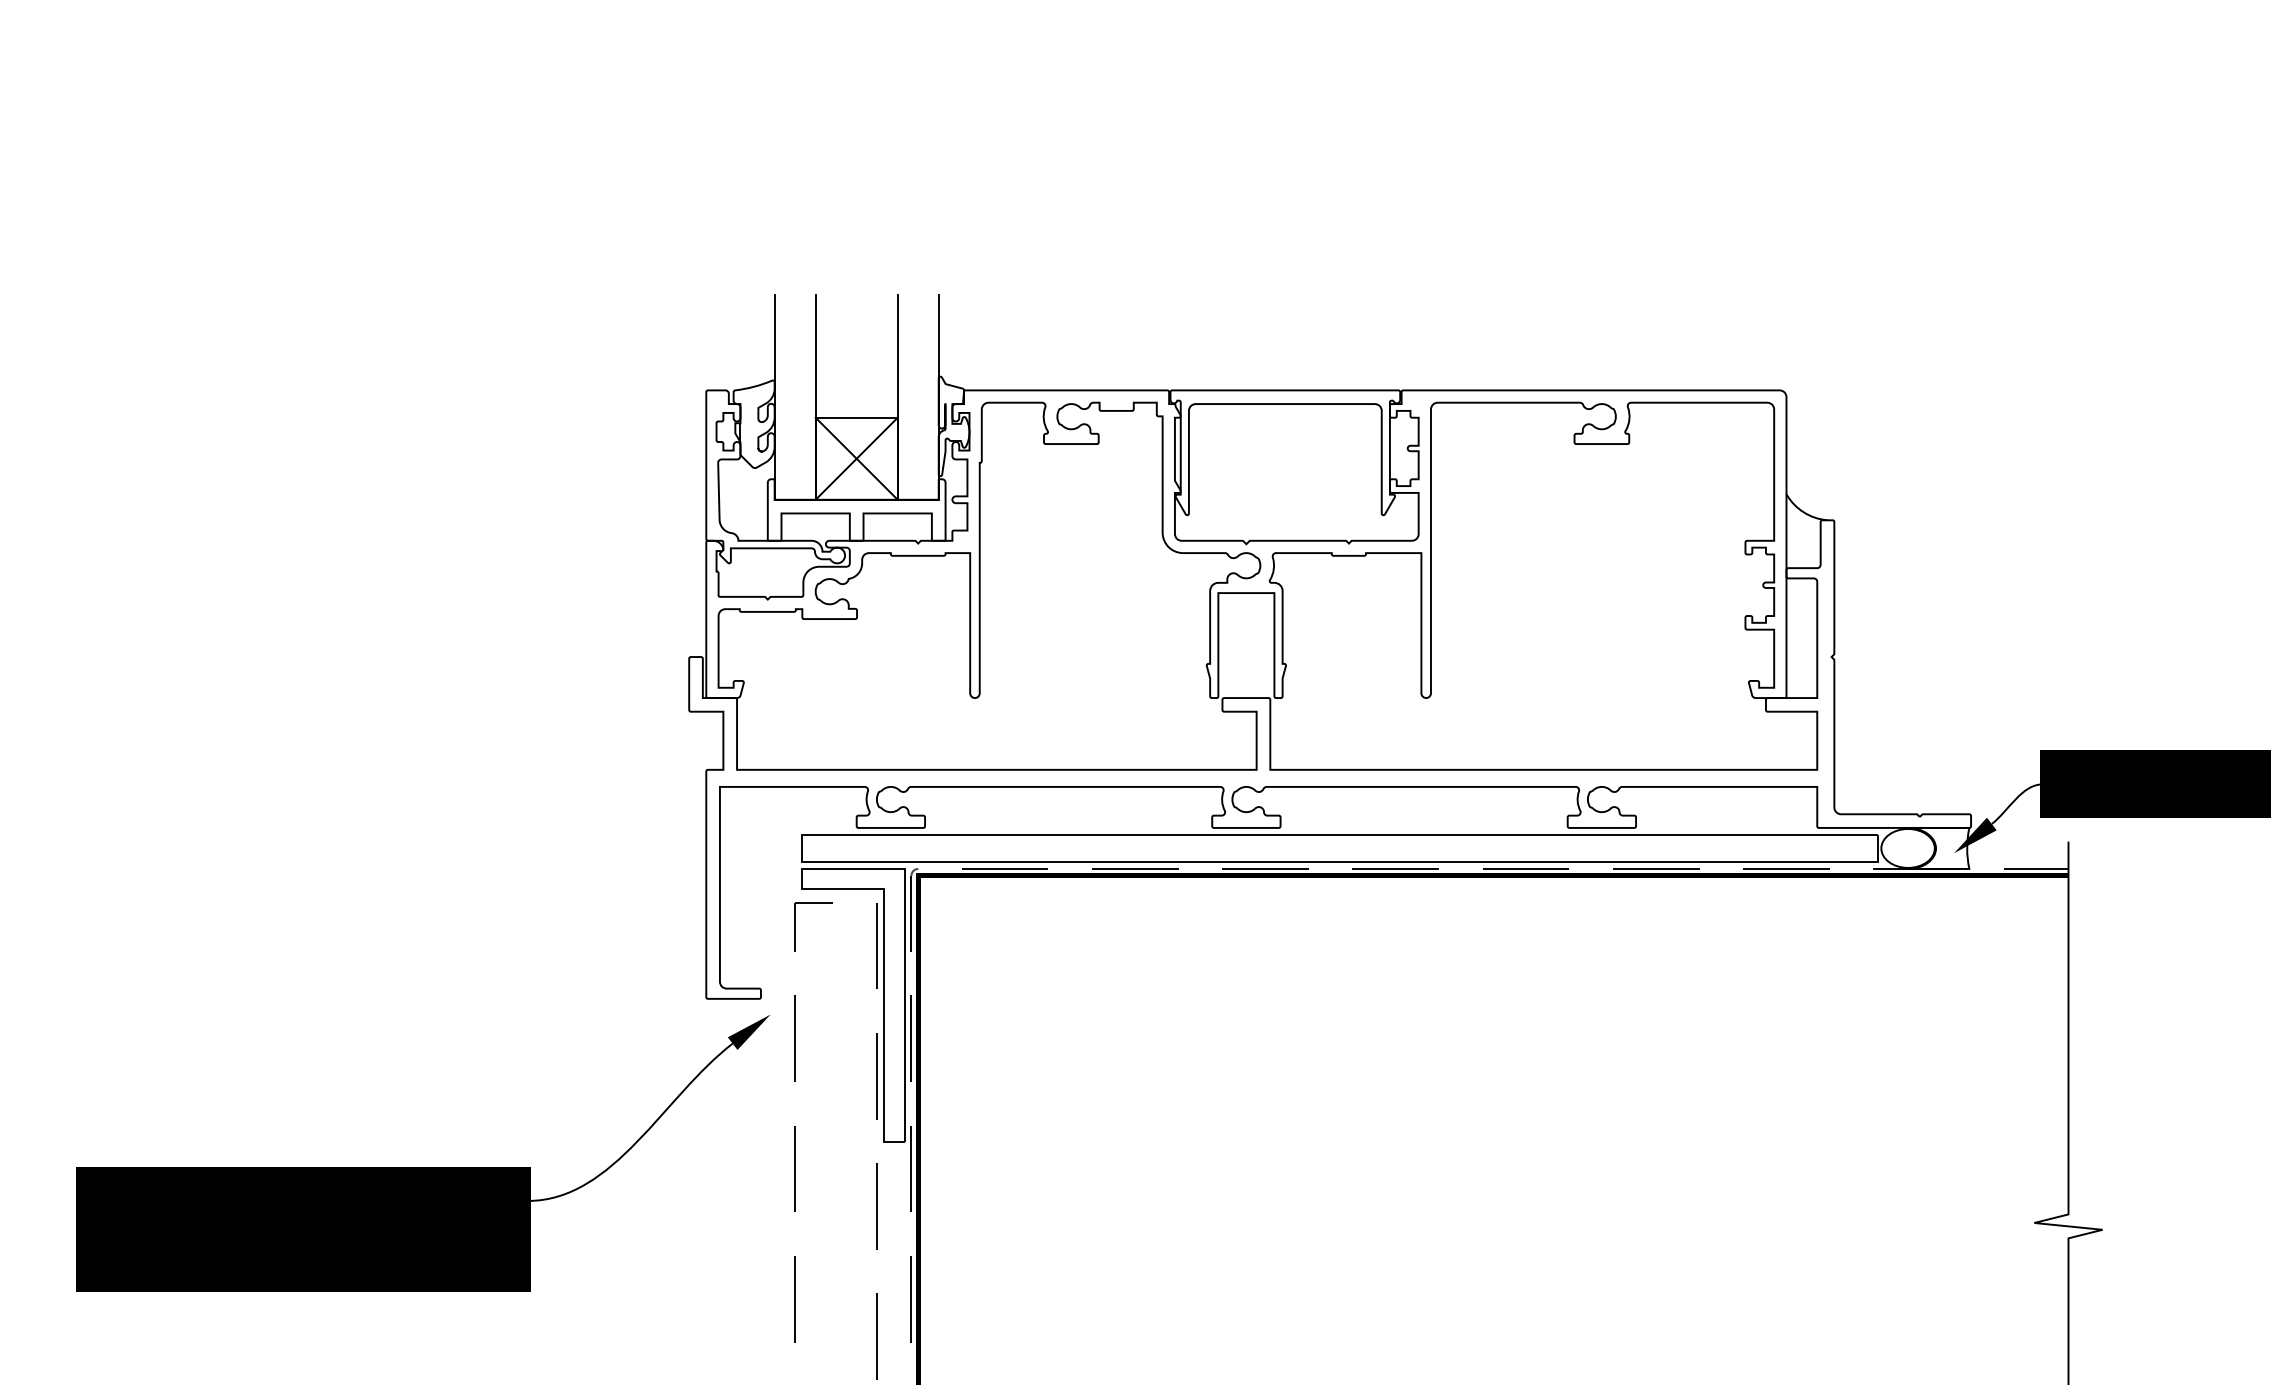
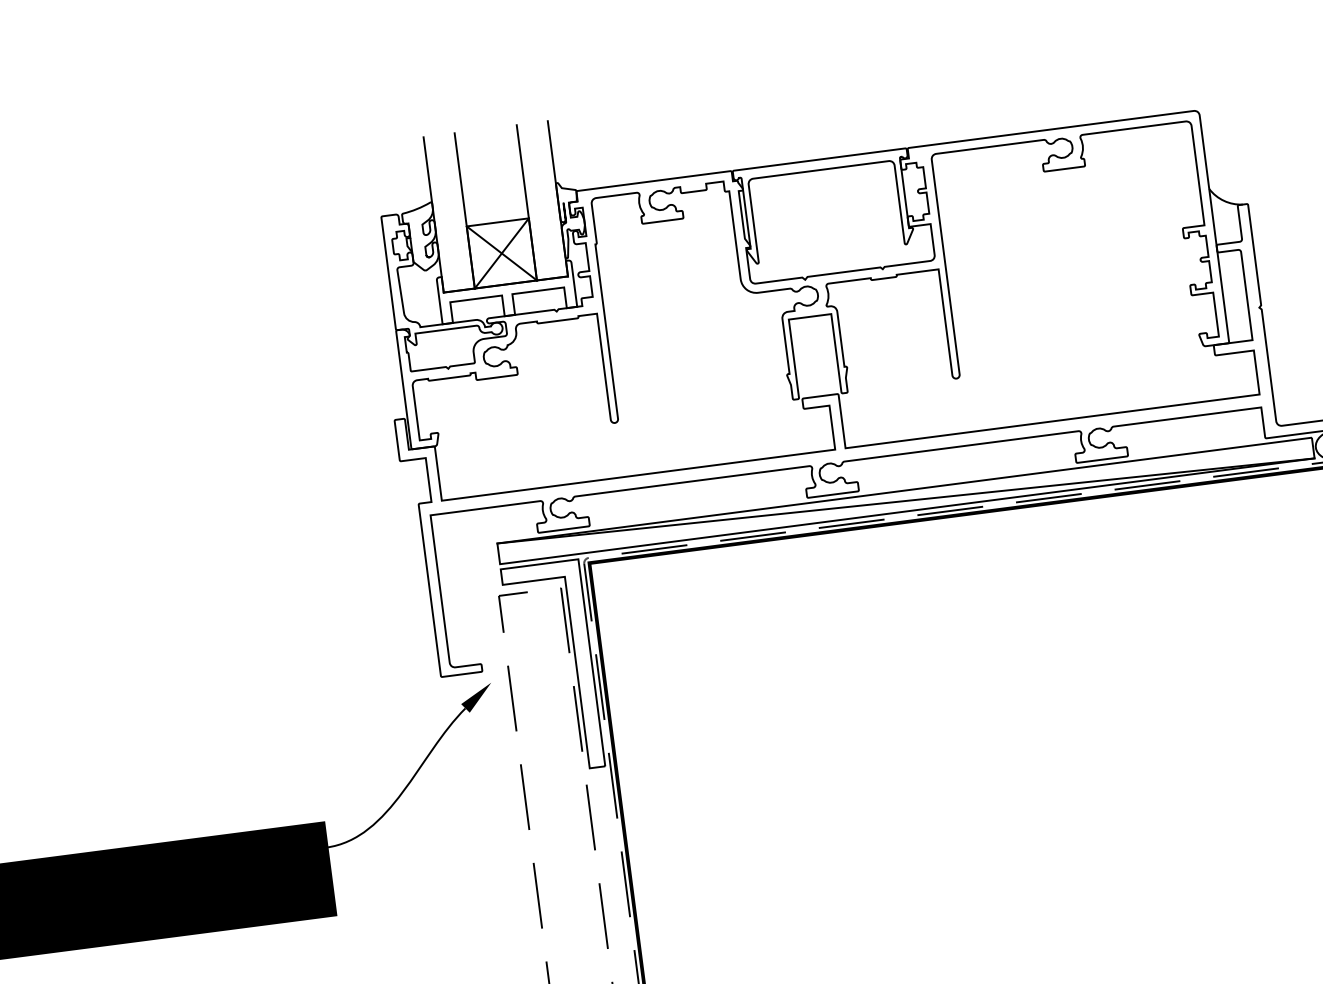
line: (1339, 848) -> (905, 501), added

